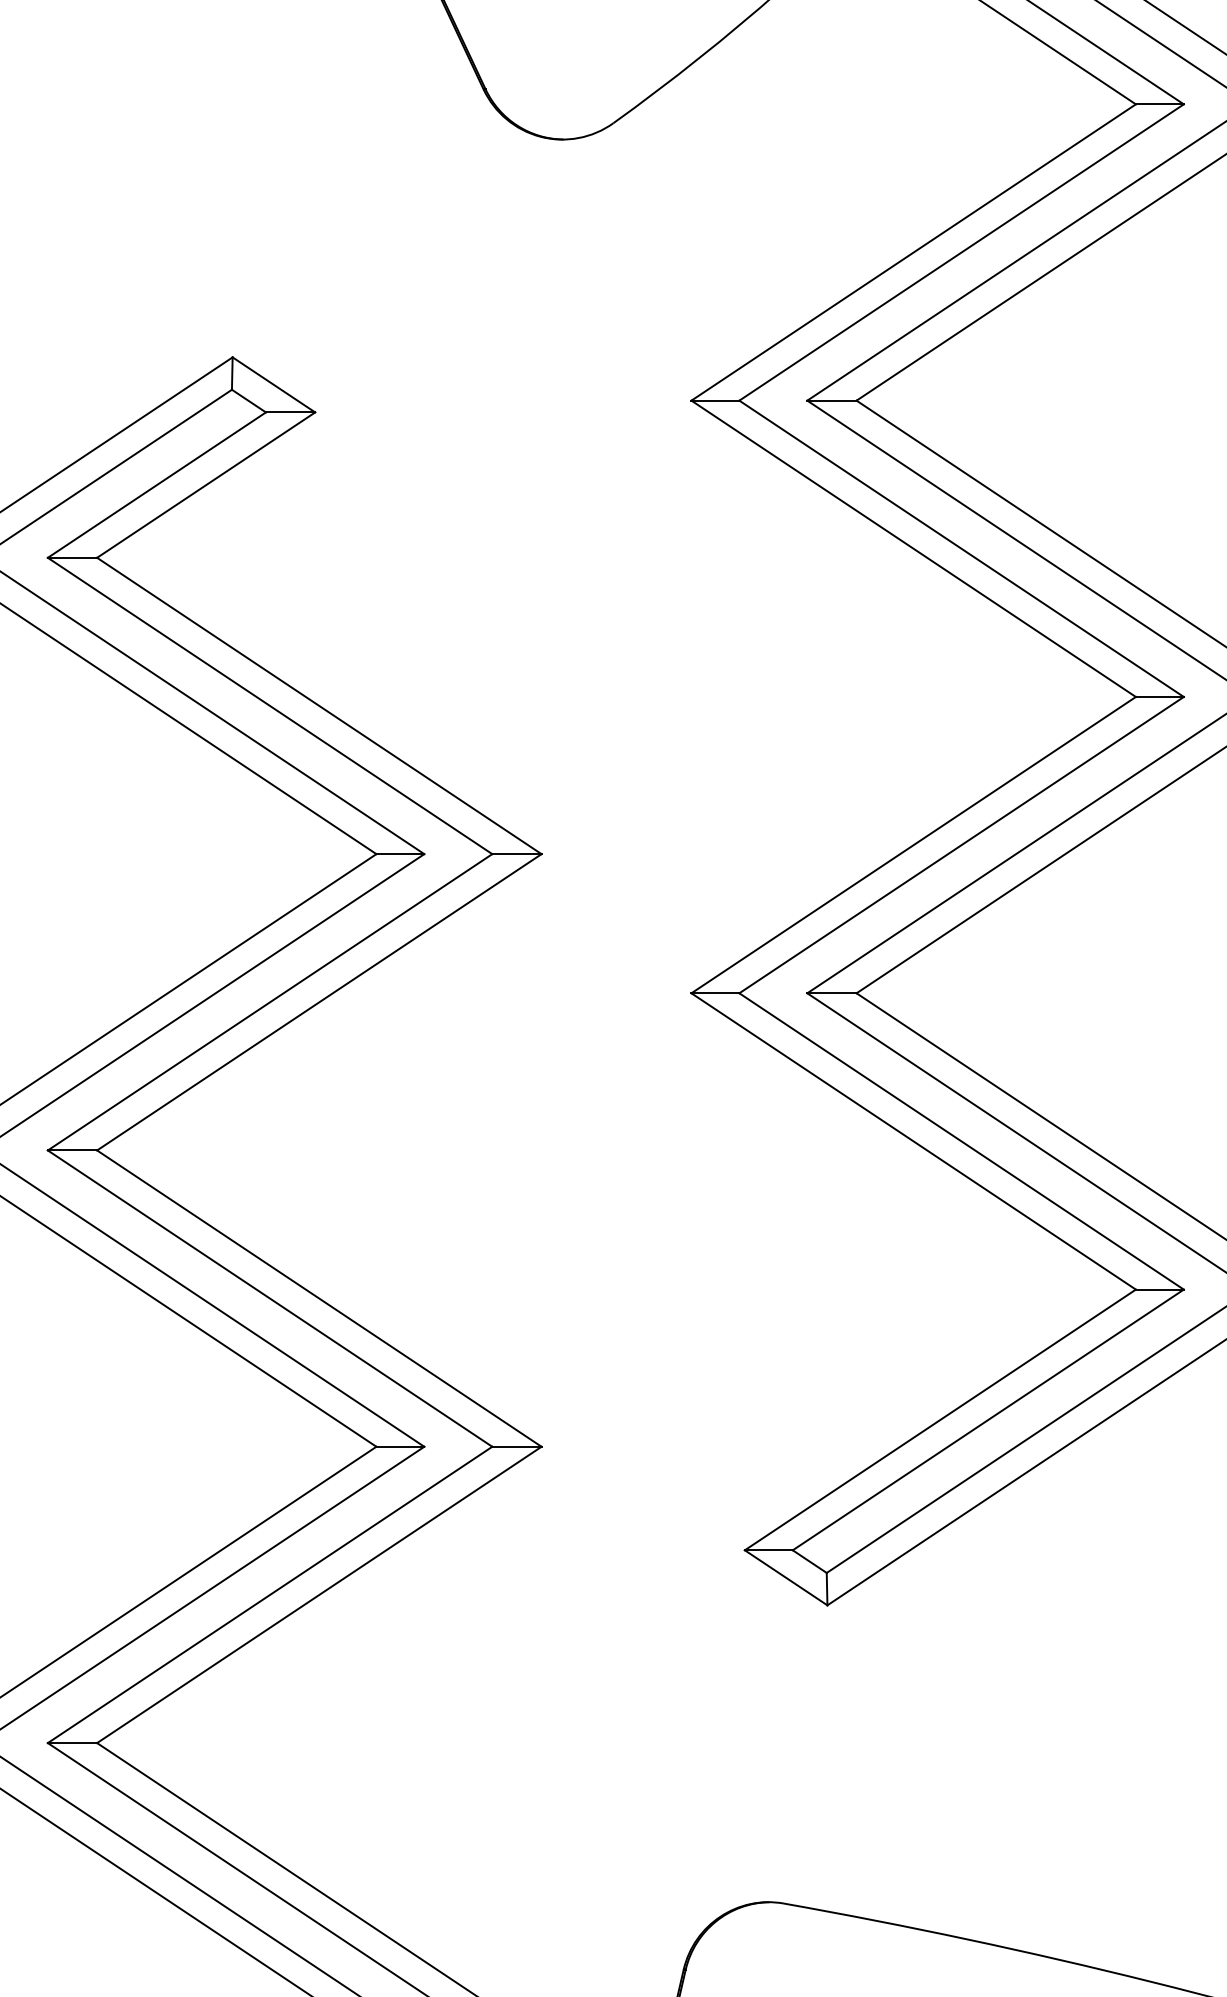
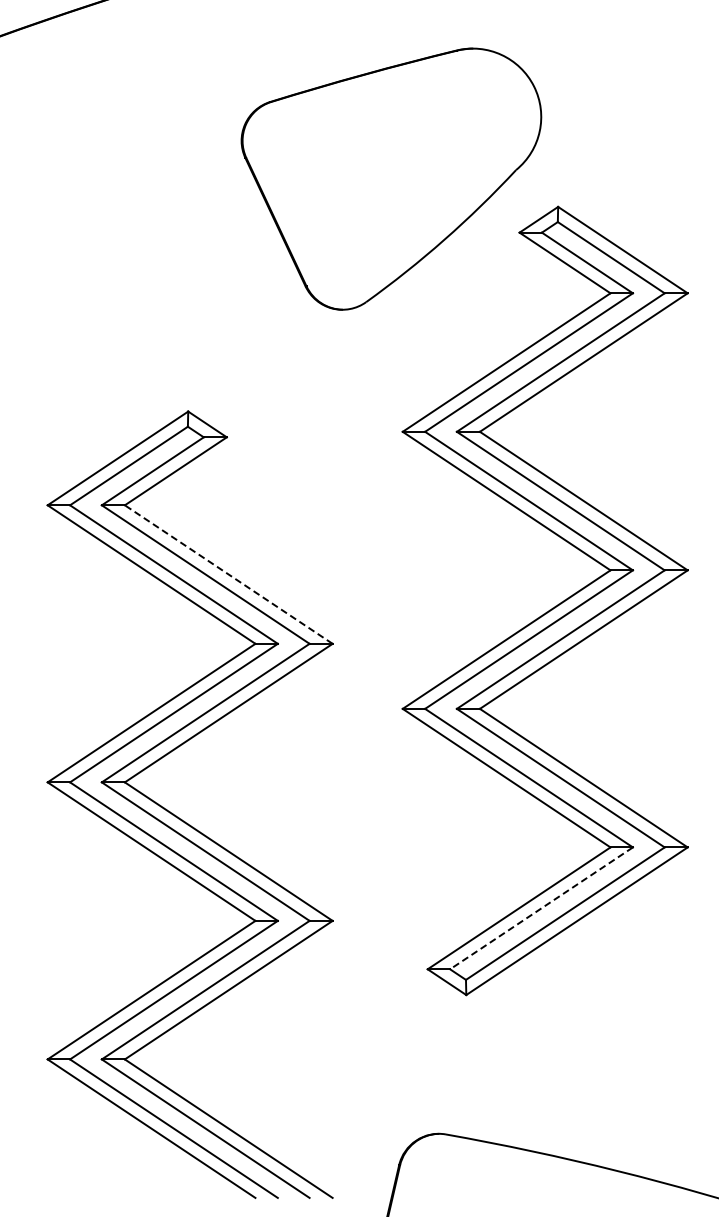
line: (318, 705) -> (228, 574), solid -> dashed
line: (988, 1420) -> (541, 908), solid -> dashed

